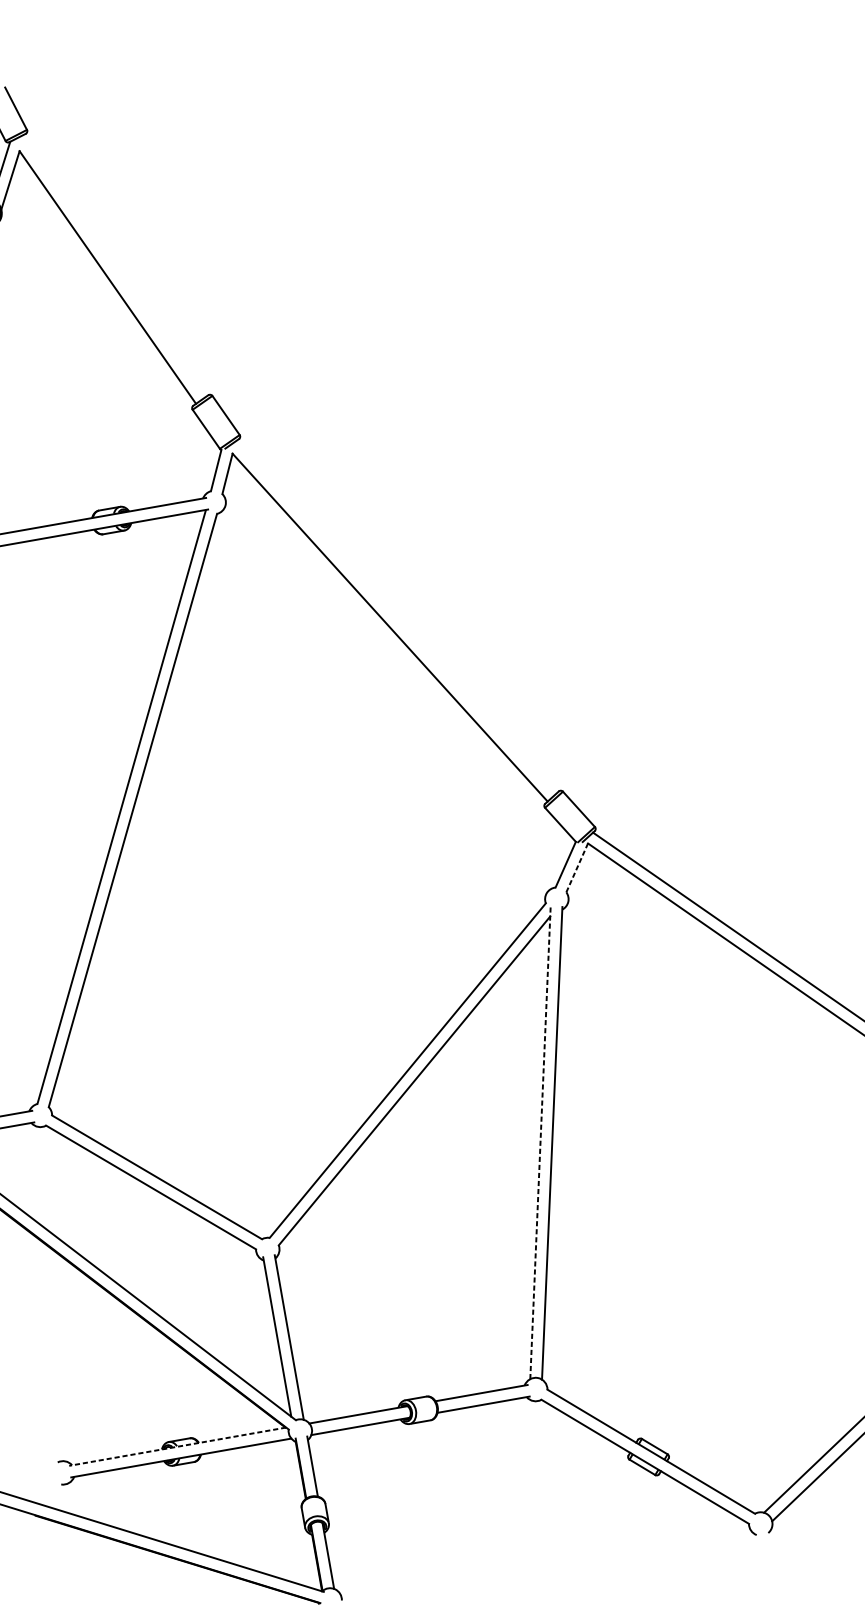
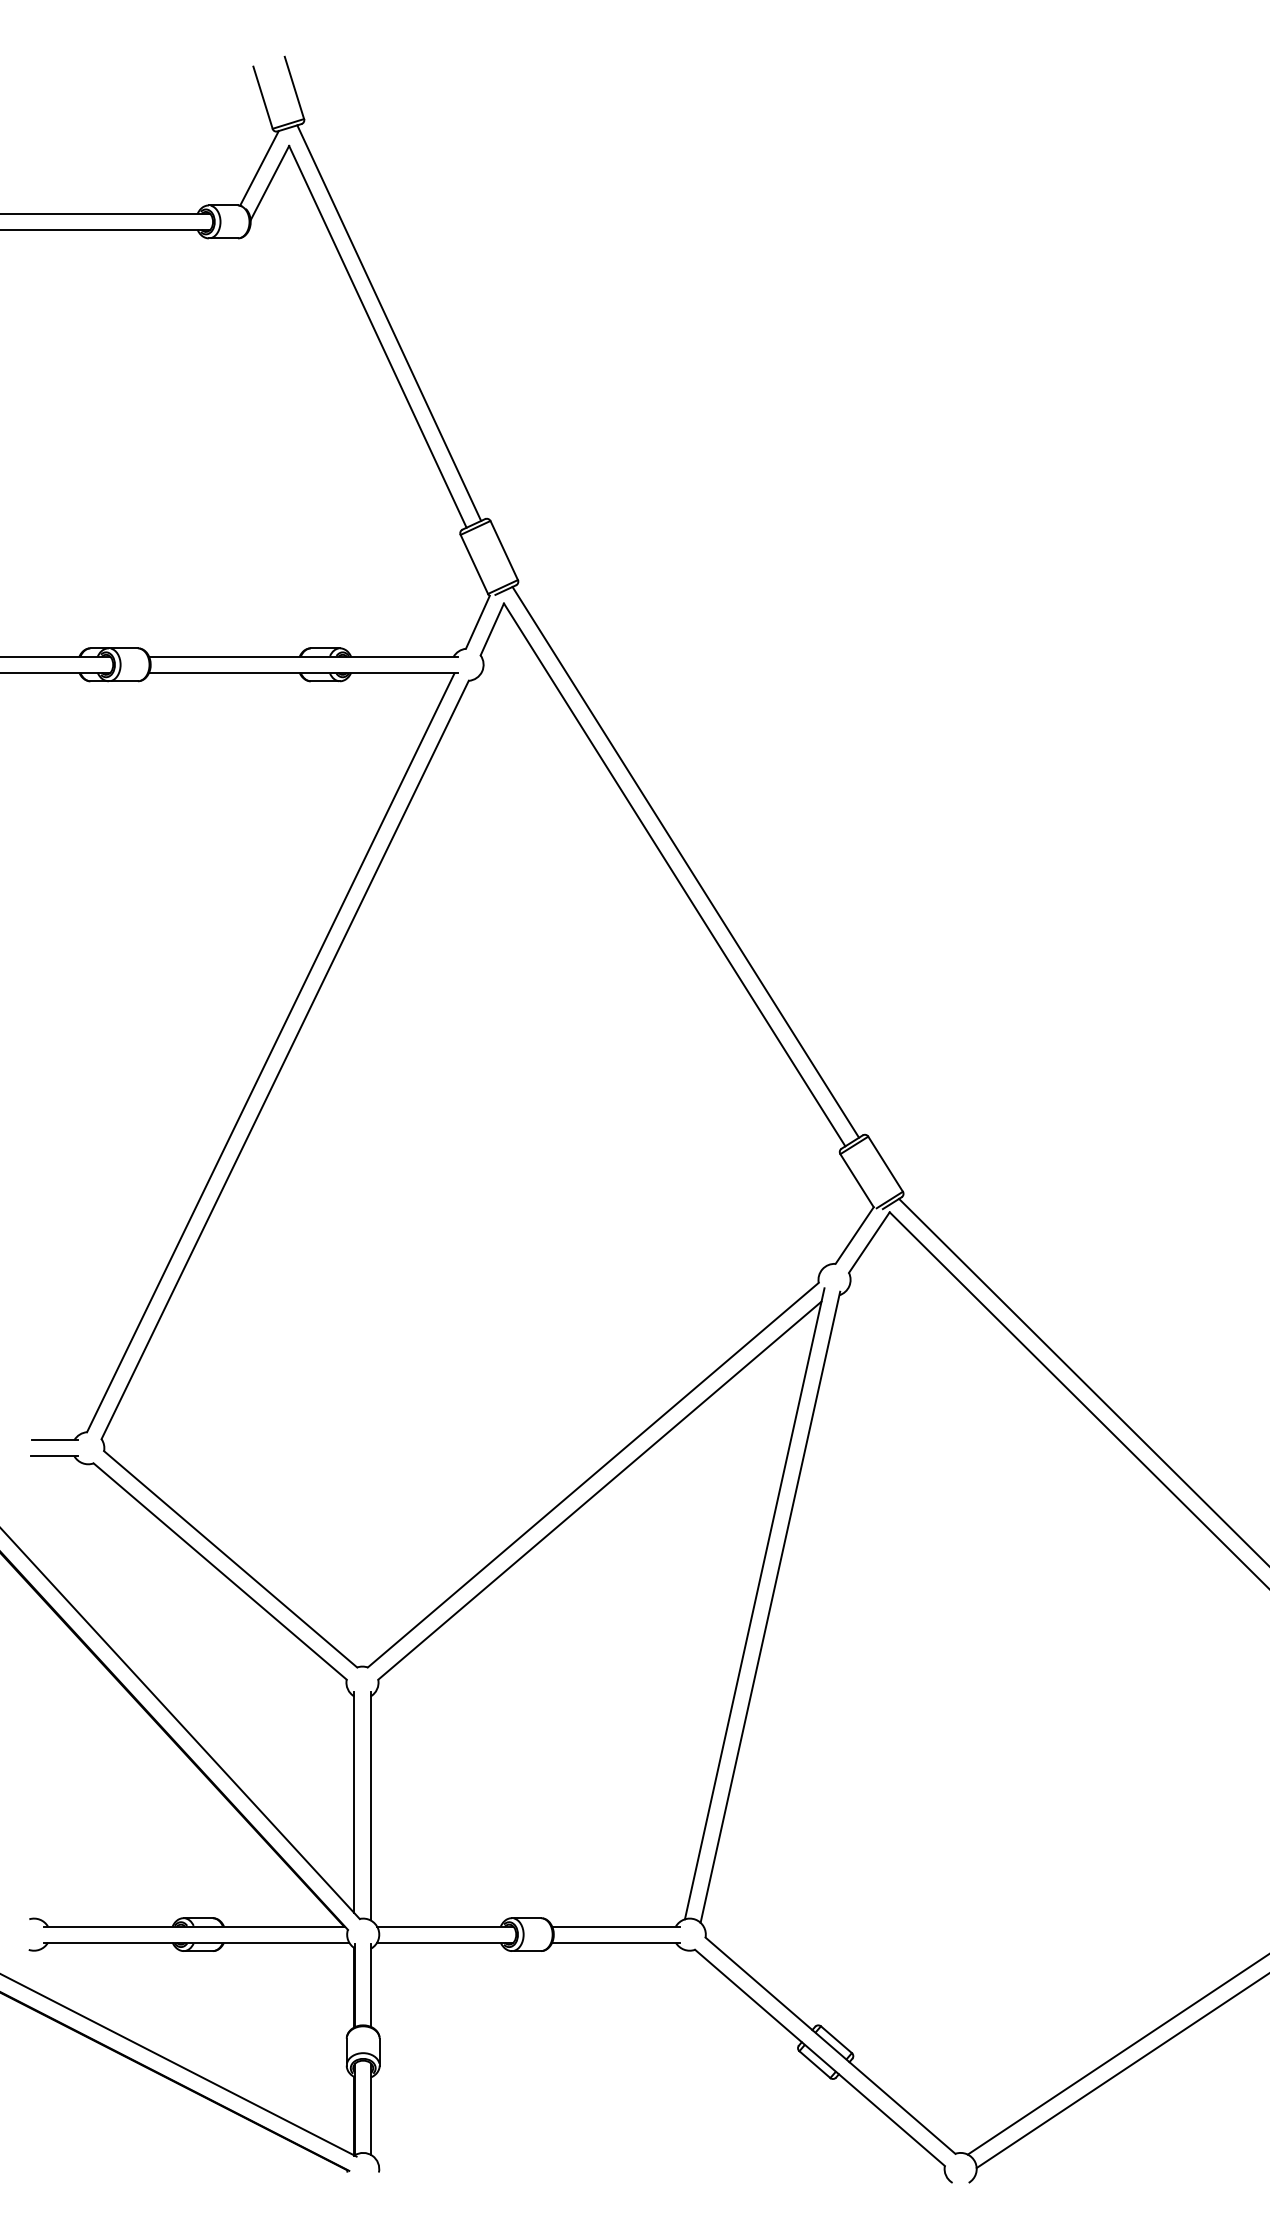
line: (114, 265) -> (389, 322), added
line: (396, 616) -> (685, 861), added
line: (577, 867) -> (869, 1242), dashed -> solid
line: (540, 1142) -> (754, 1603), dashed -> solid
line: (176, 1446) -> (193, 1926), dashed -> solid

